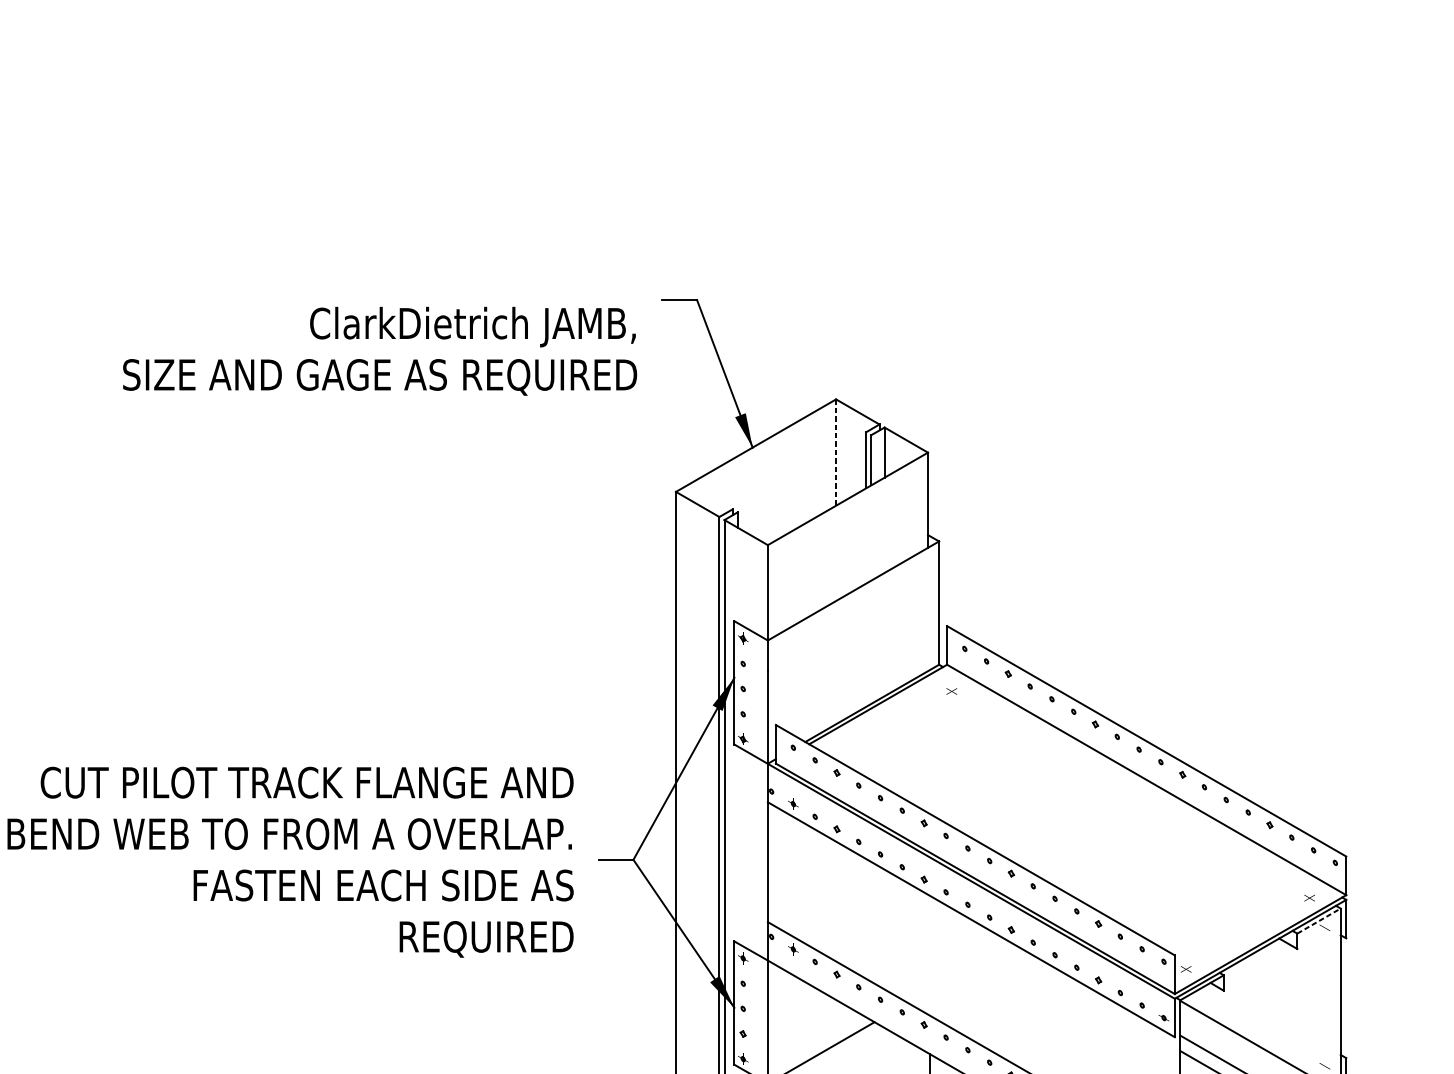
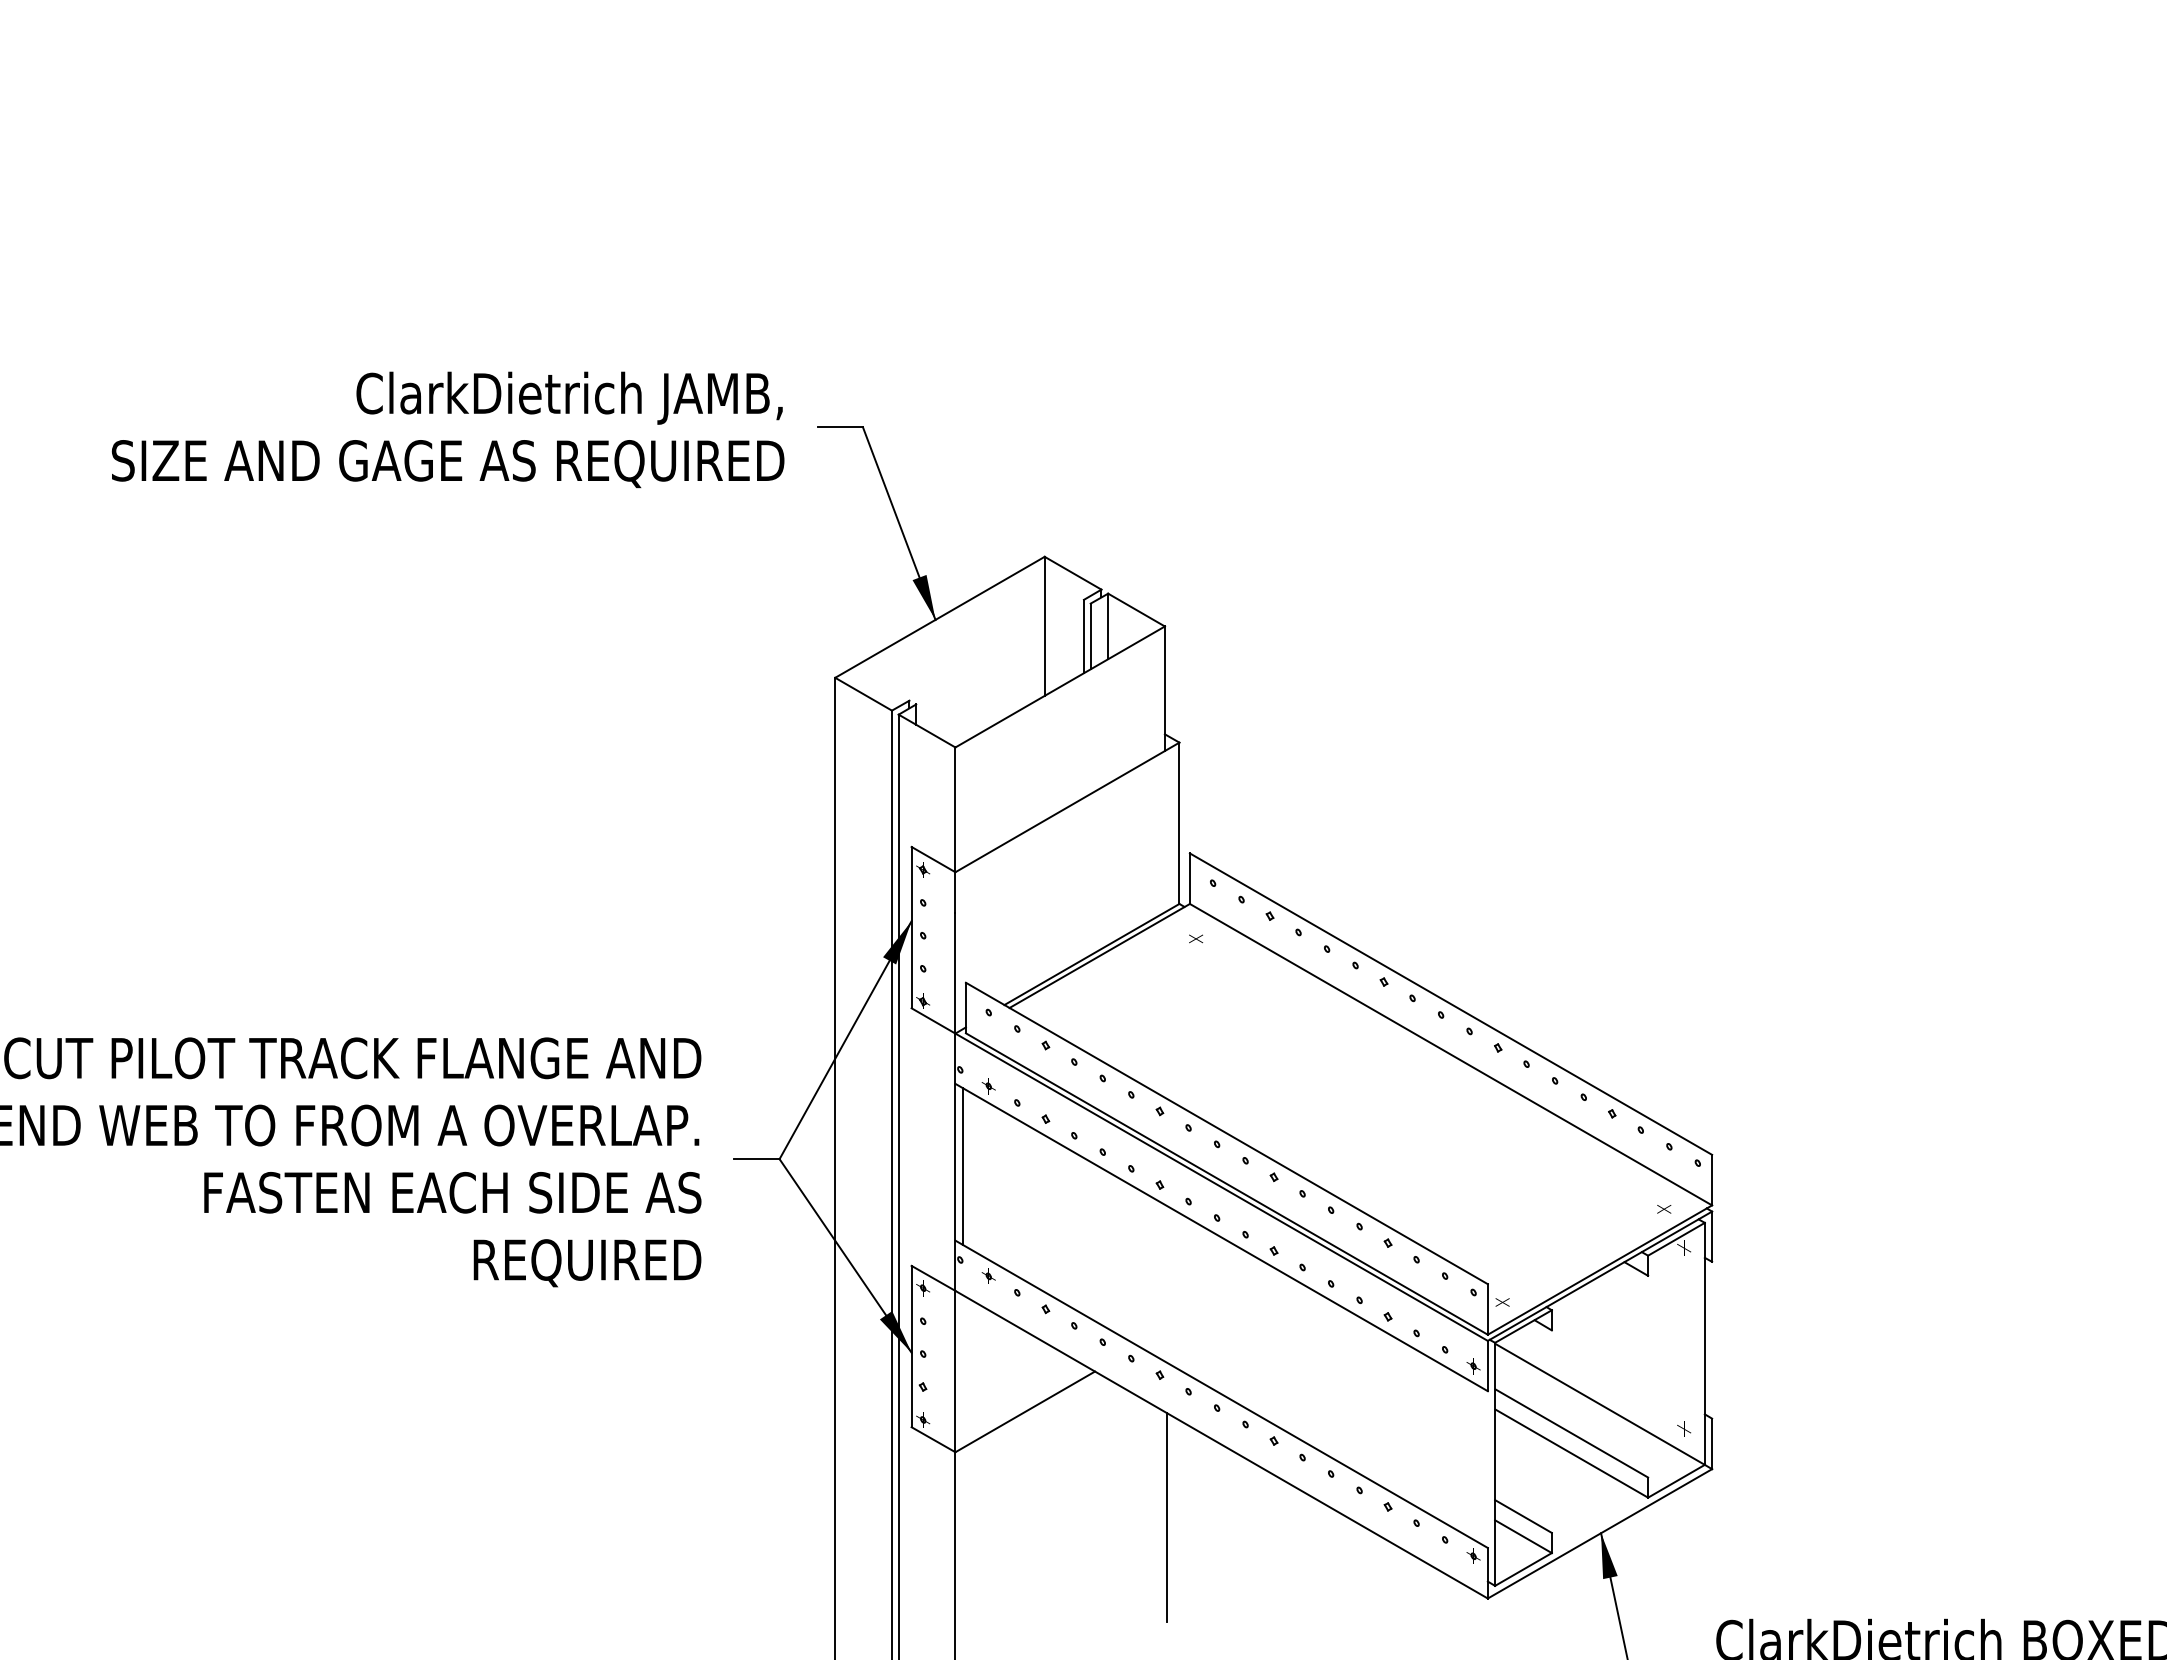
text: (379, 351) -> (447, 429), moved
line: (835, 452) -> (1044, 626), dashed -> solid
line: (773, 865) -> (962, 1166), added
line: (1319, 921) -> (1676, 1239), dashed -> solid

